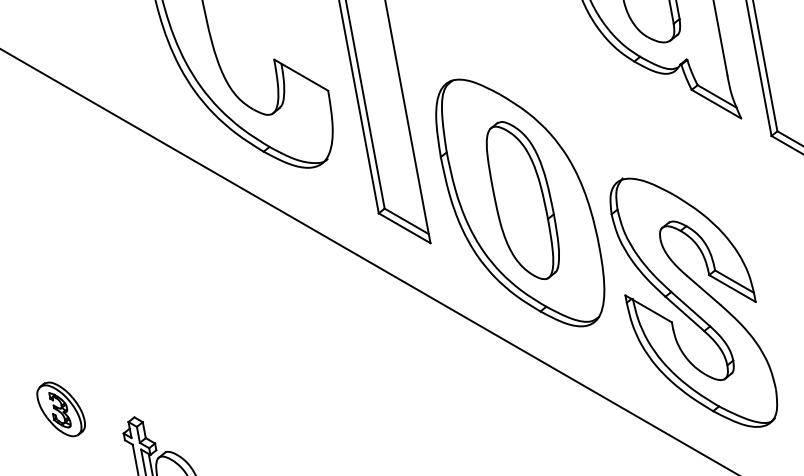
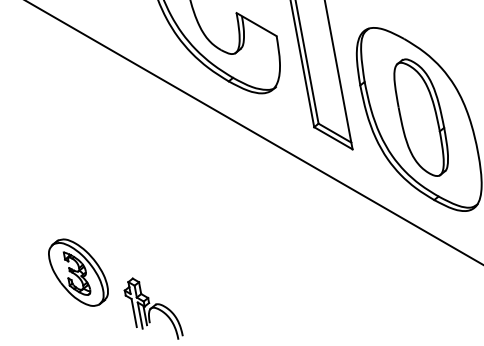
part: (60, 409) -> (77, 272), size x1.67

